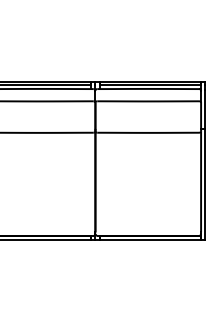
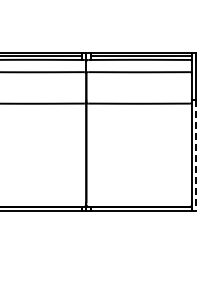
line: (205, 185) -> (196, 156), solid -> dashed

